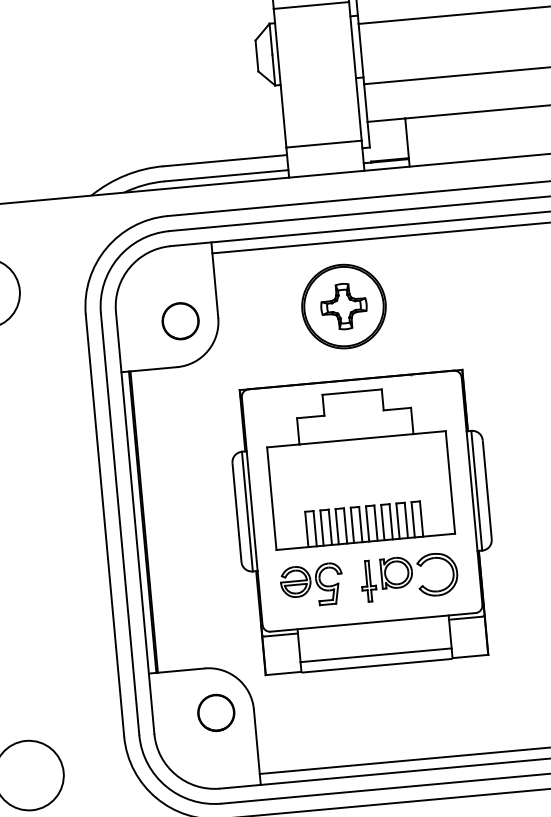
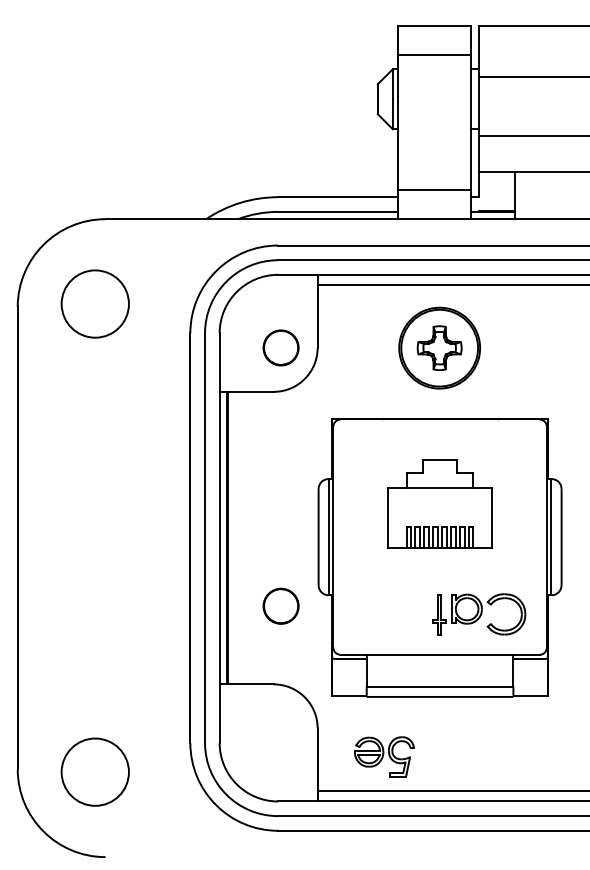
part: (358, 466) -> (439, 503), size x0.6
part: (312, 585) -> (384, 756), moved
circle: (215, 712) -> (280, 605), moved

